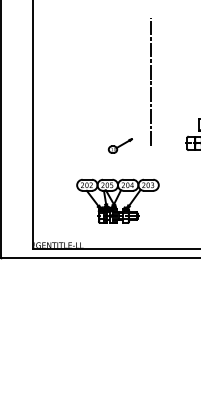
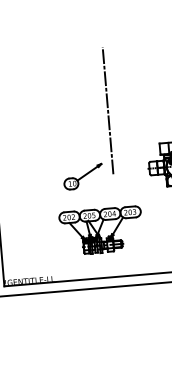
part: (120, 145) -> (83, 176), size x1.67
part: (117, 200) -> (100, 230), moved

